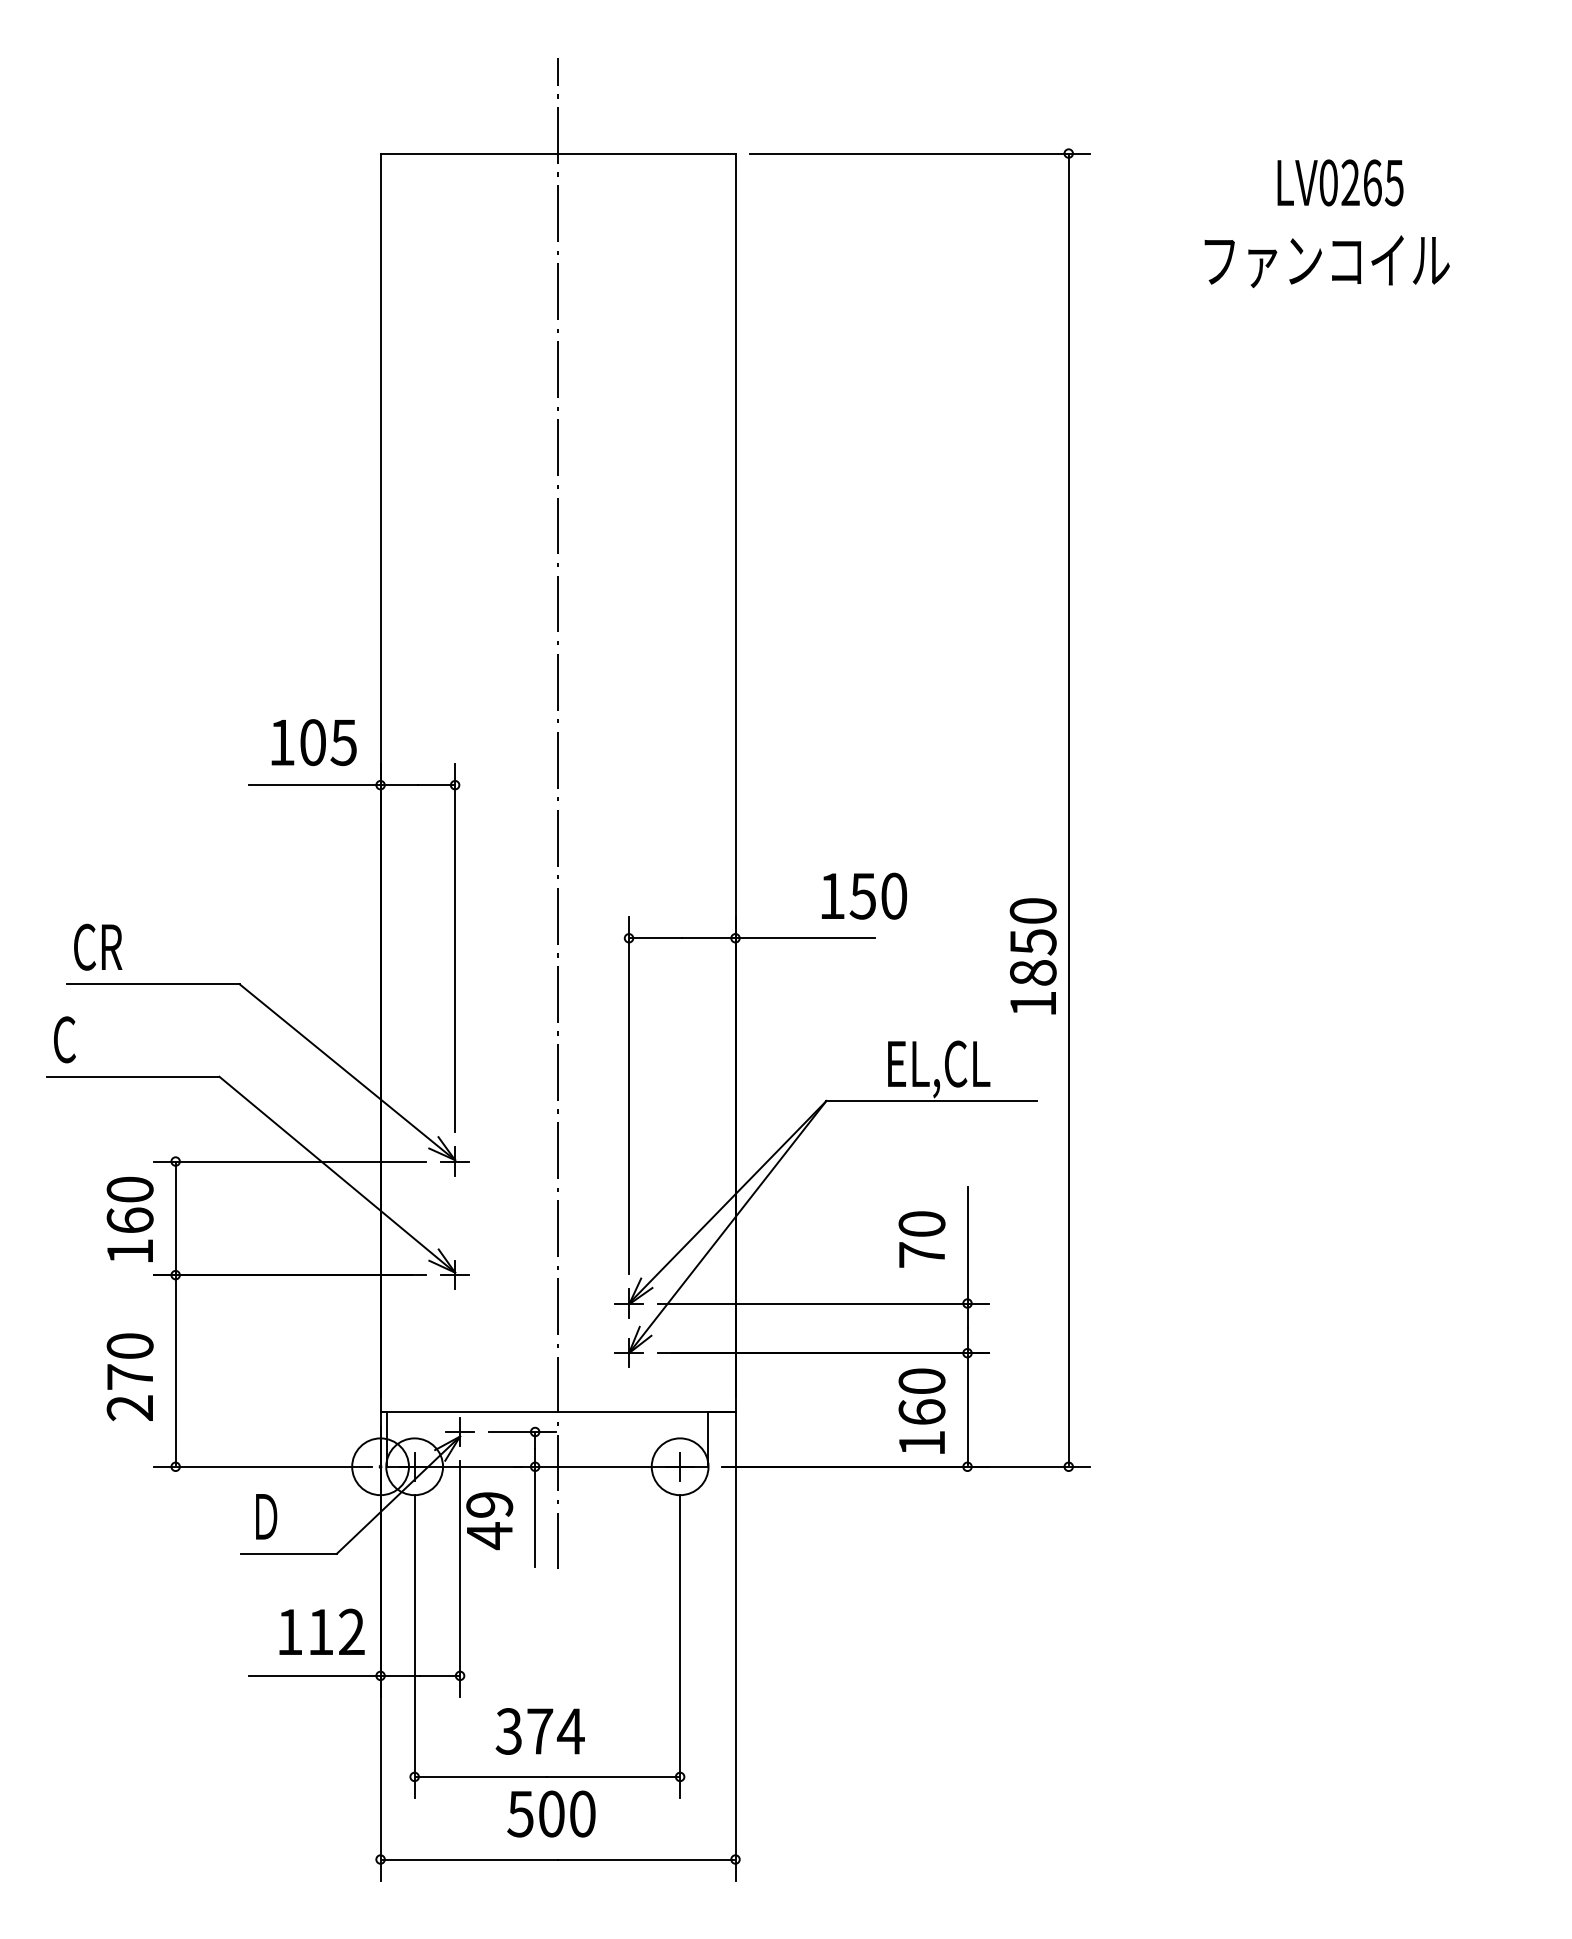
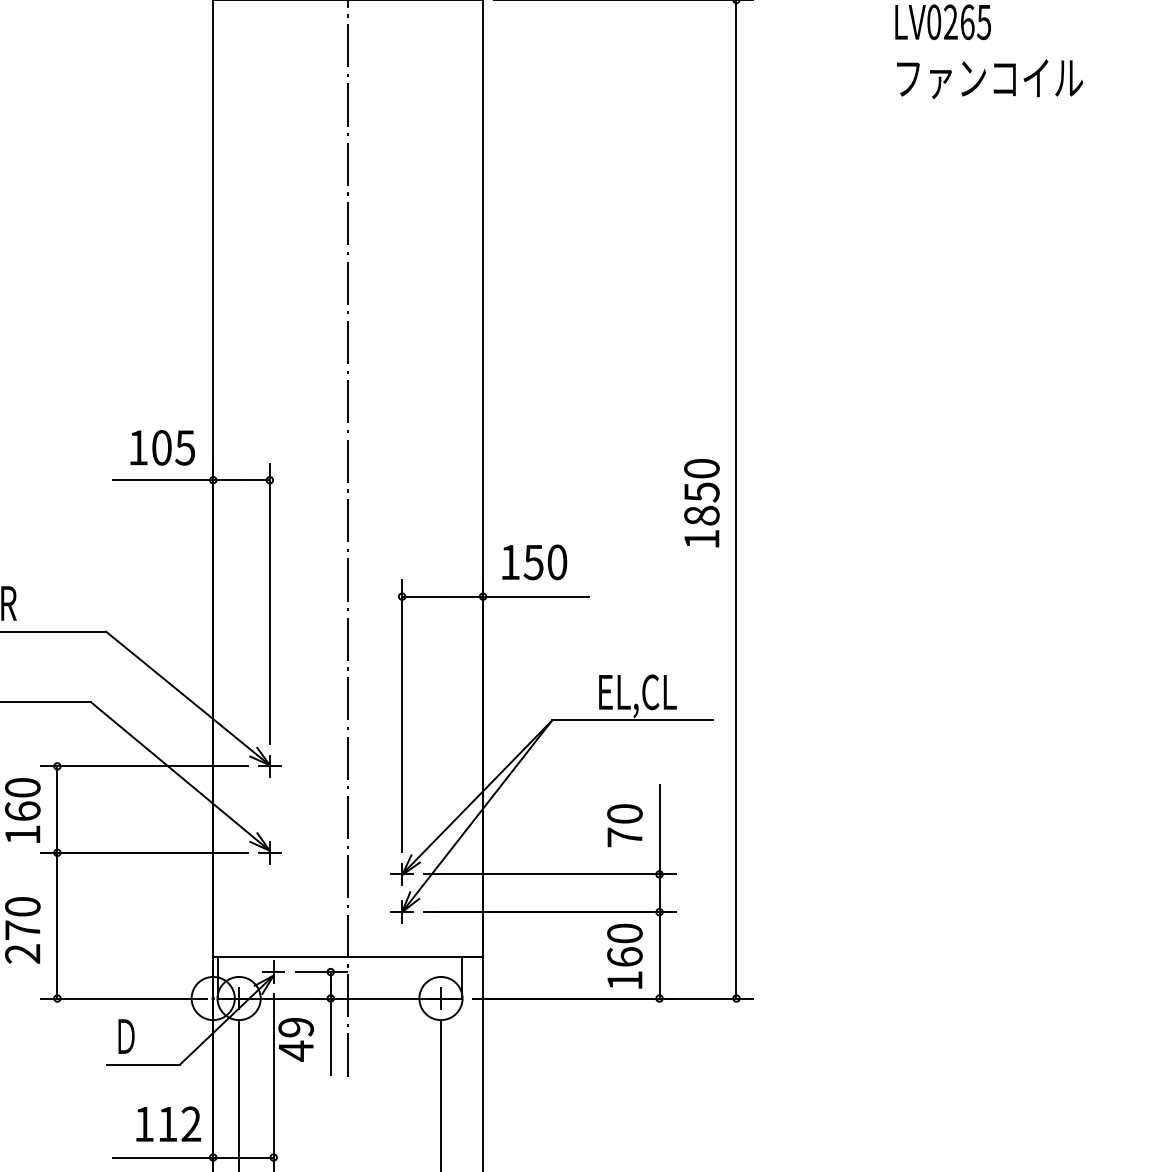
text: (1326, 261) -> (989, 78), moved
text: (864, 895) -> (534, 561), moved
text: (1032, 956) -> (701, 503), moved

